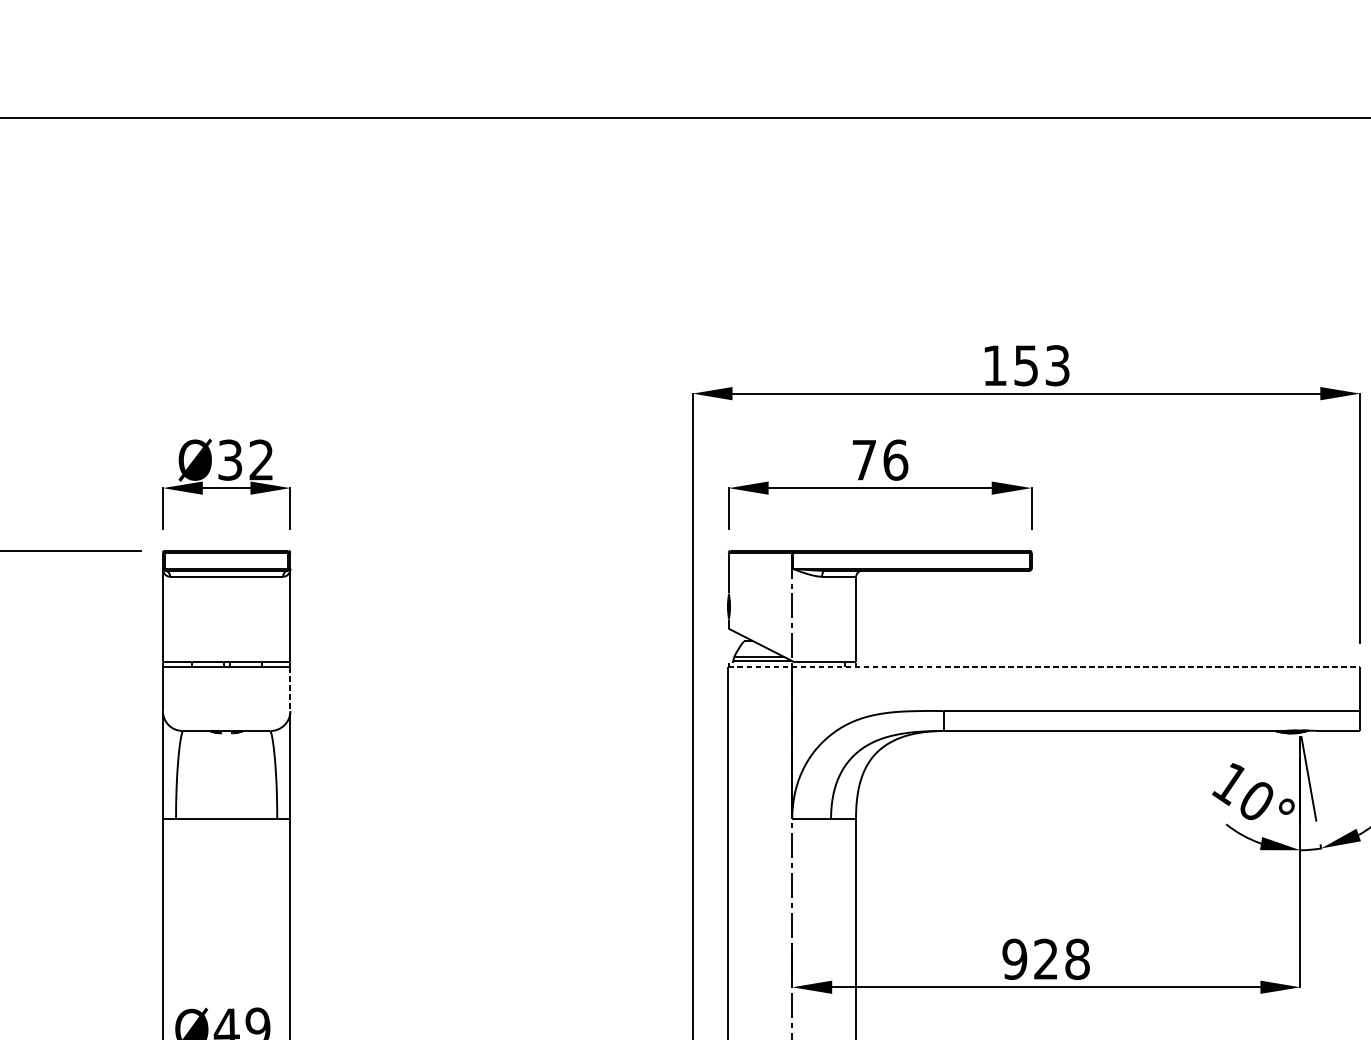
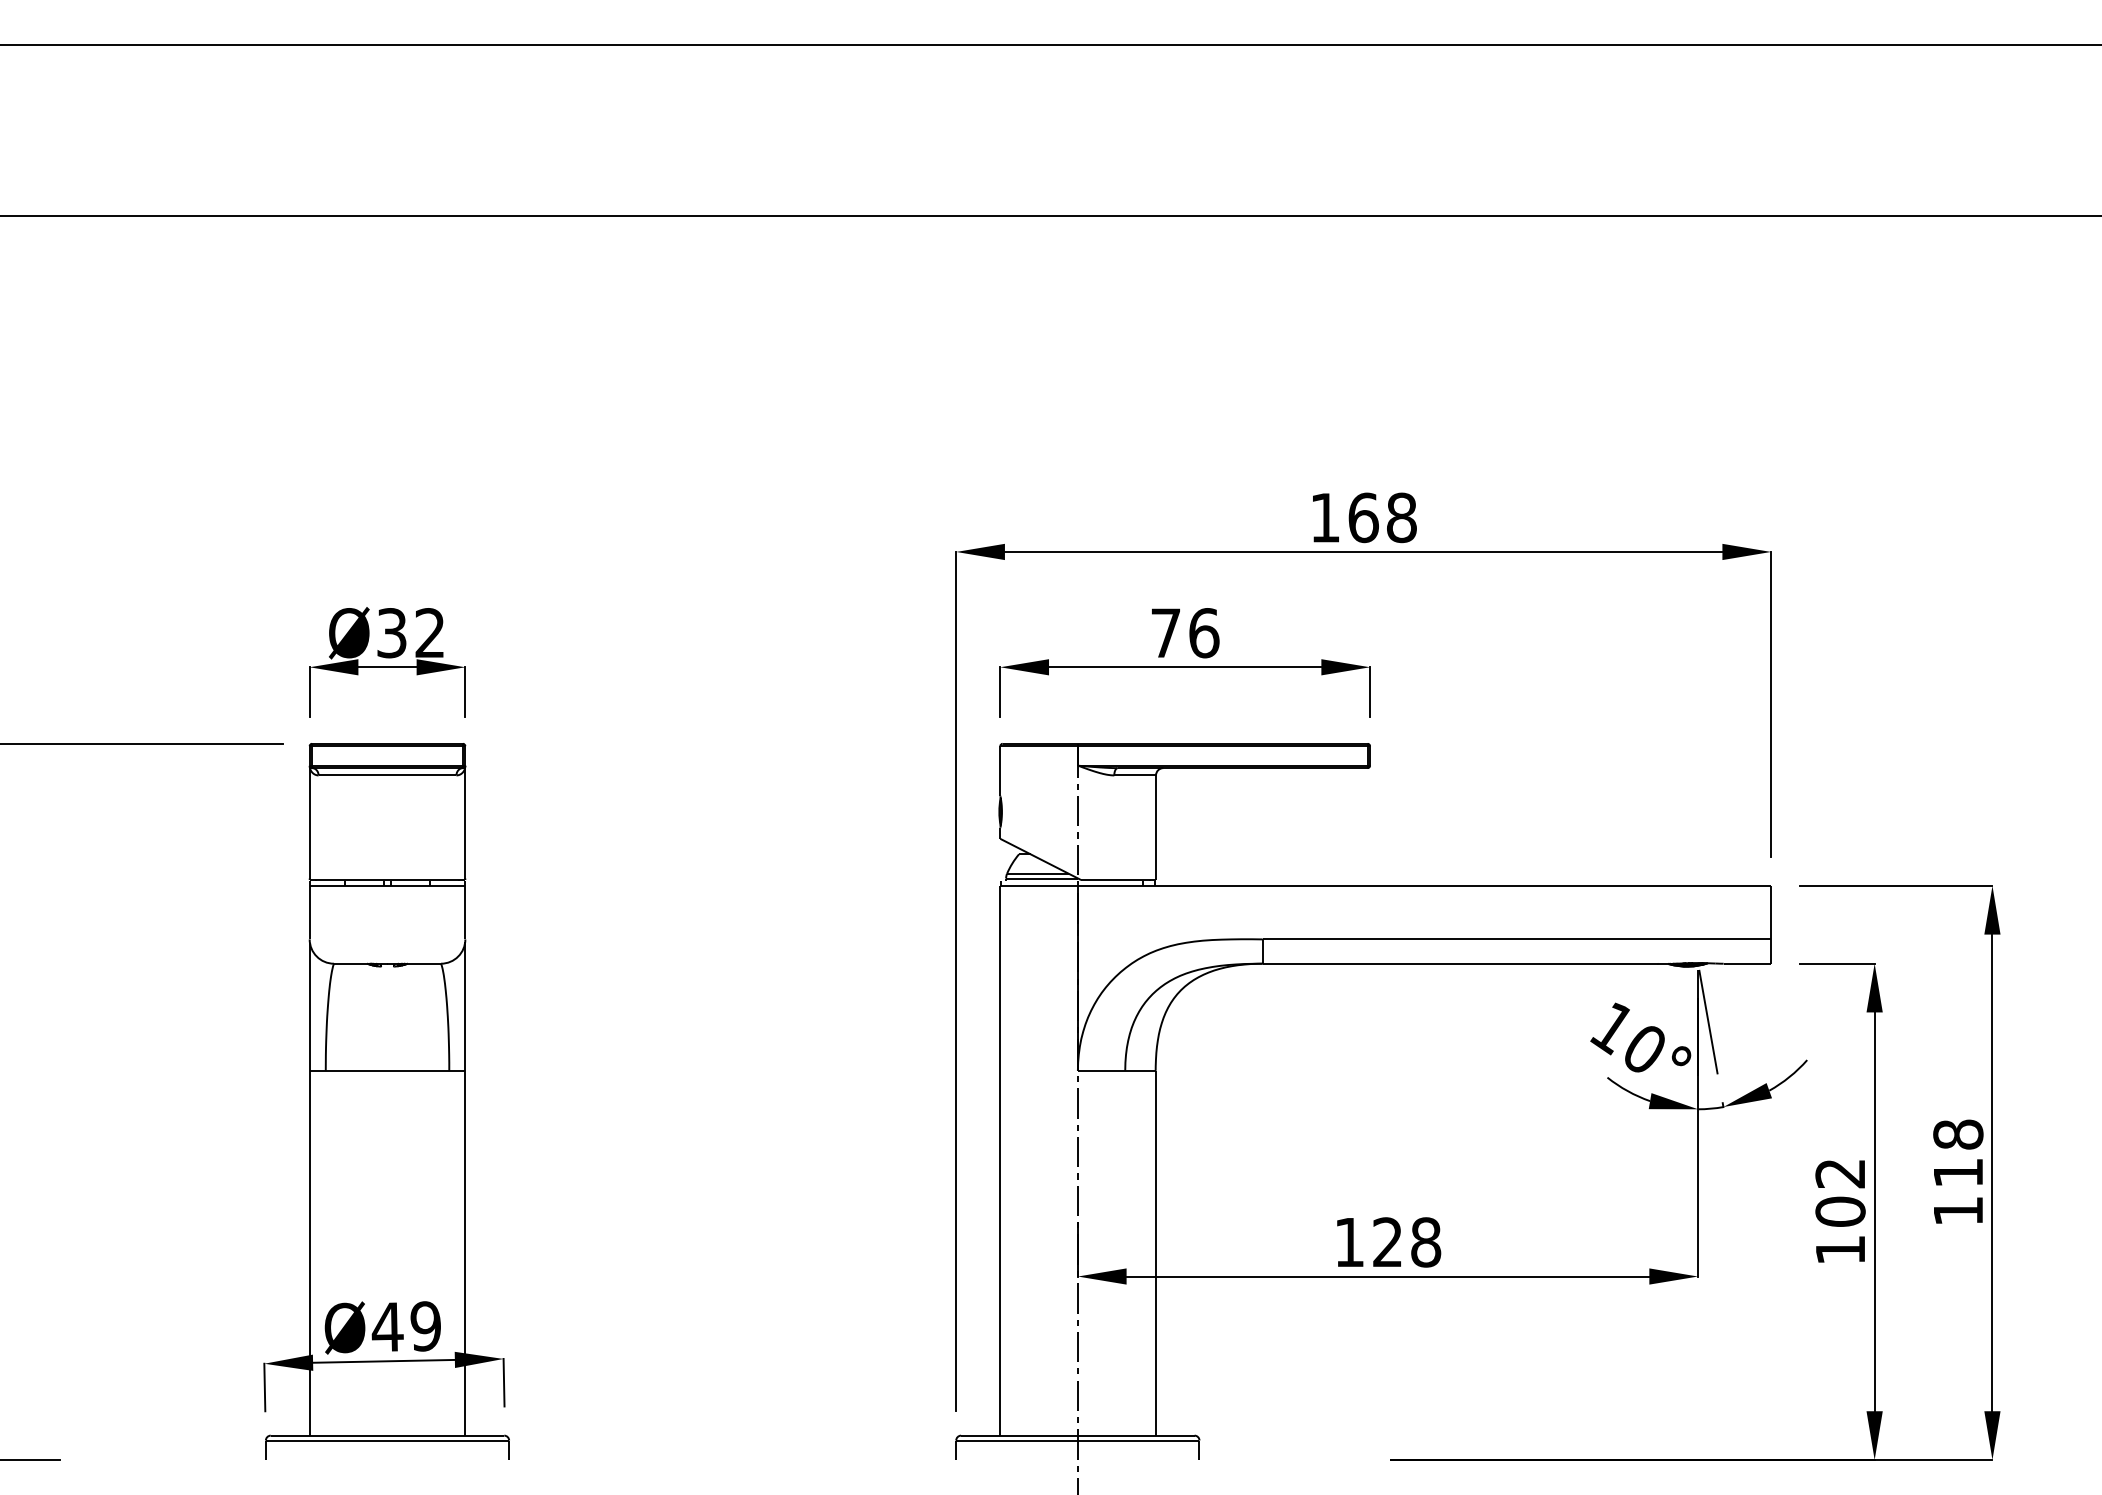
text: (1041, 365) -> (1382, 517), 153 -> 168
line: (1044, 666) -> (1385, 885), dashed -> solid
line: (290, 689) -> (465, 912), dashed -> solid
text: (1014, 959) -> (1349, 1242), 928 -> 128

